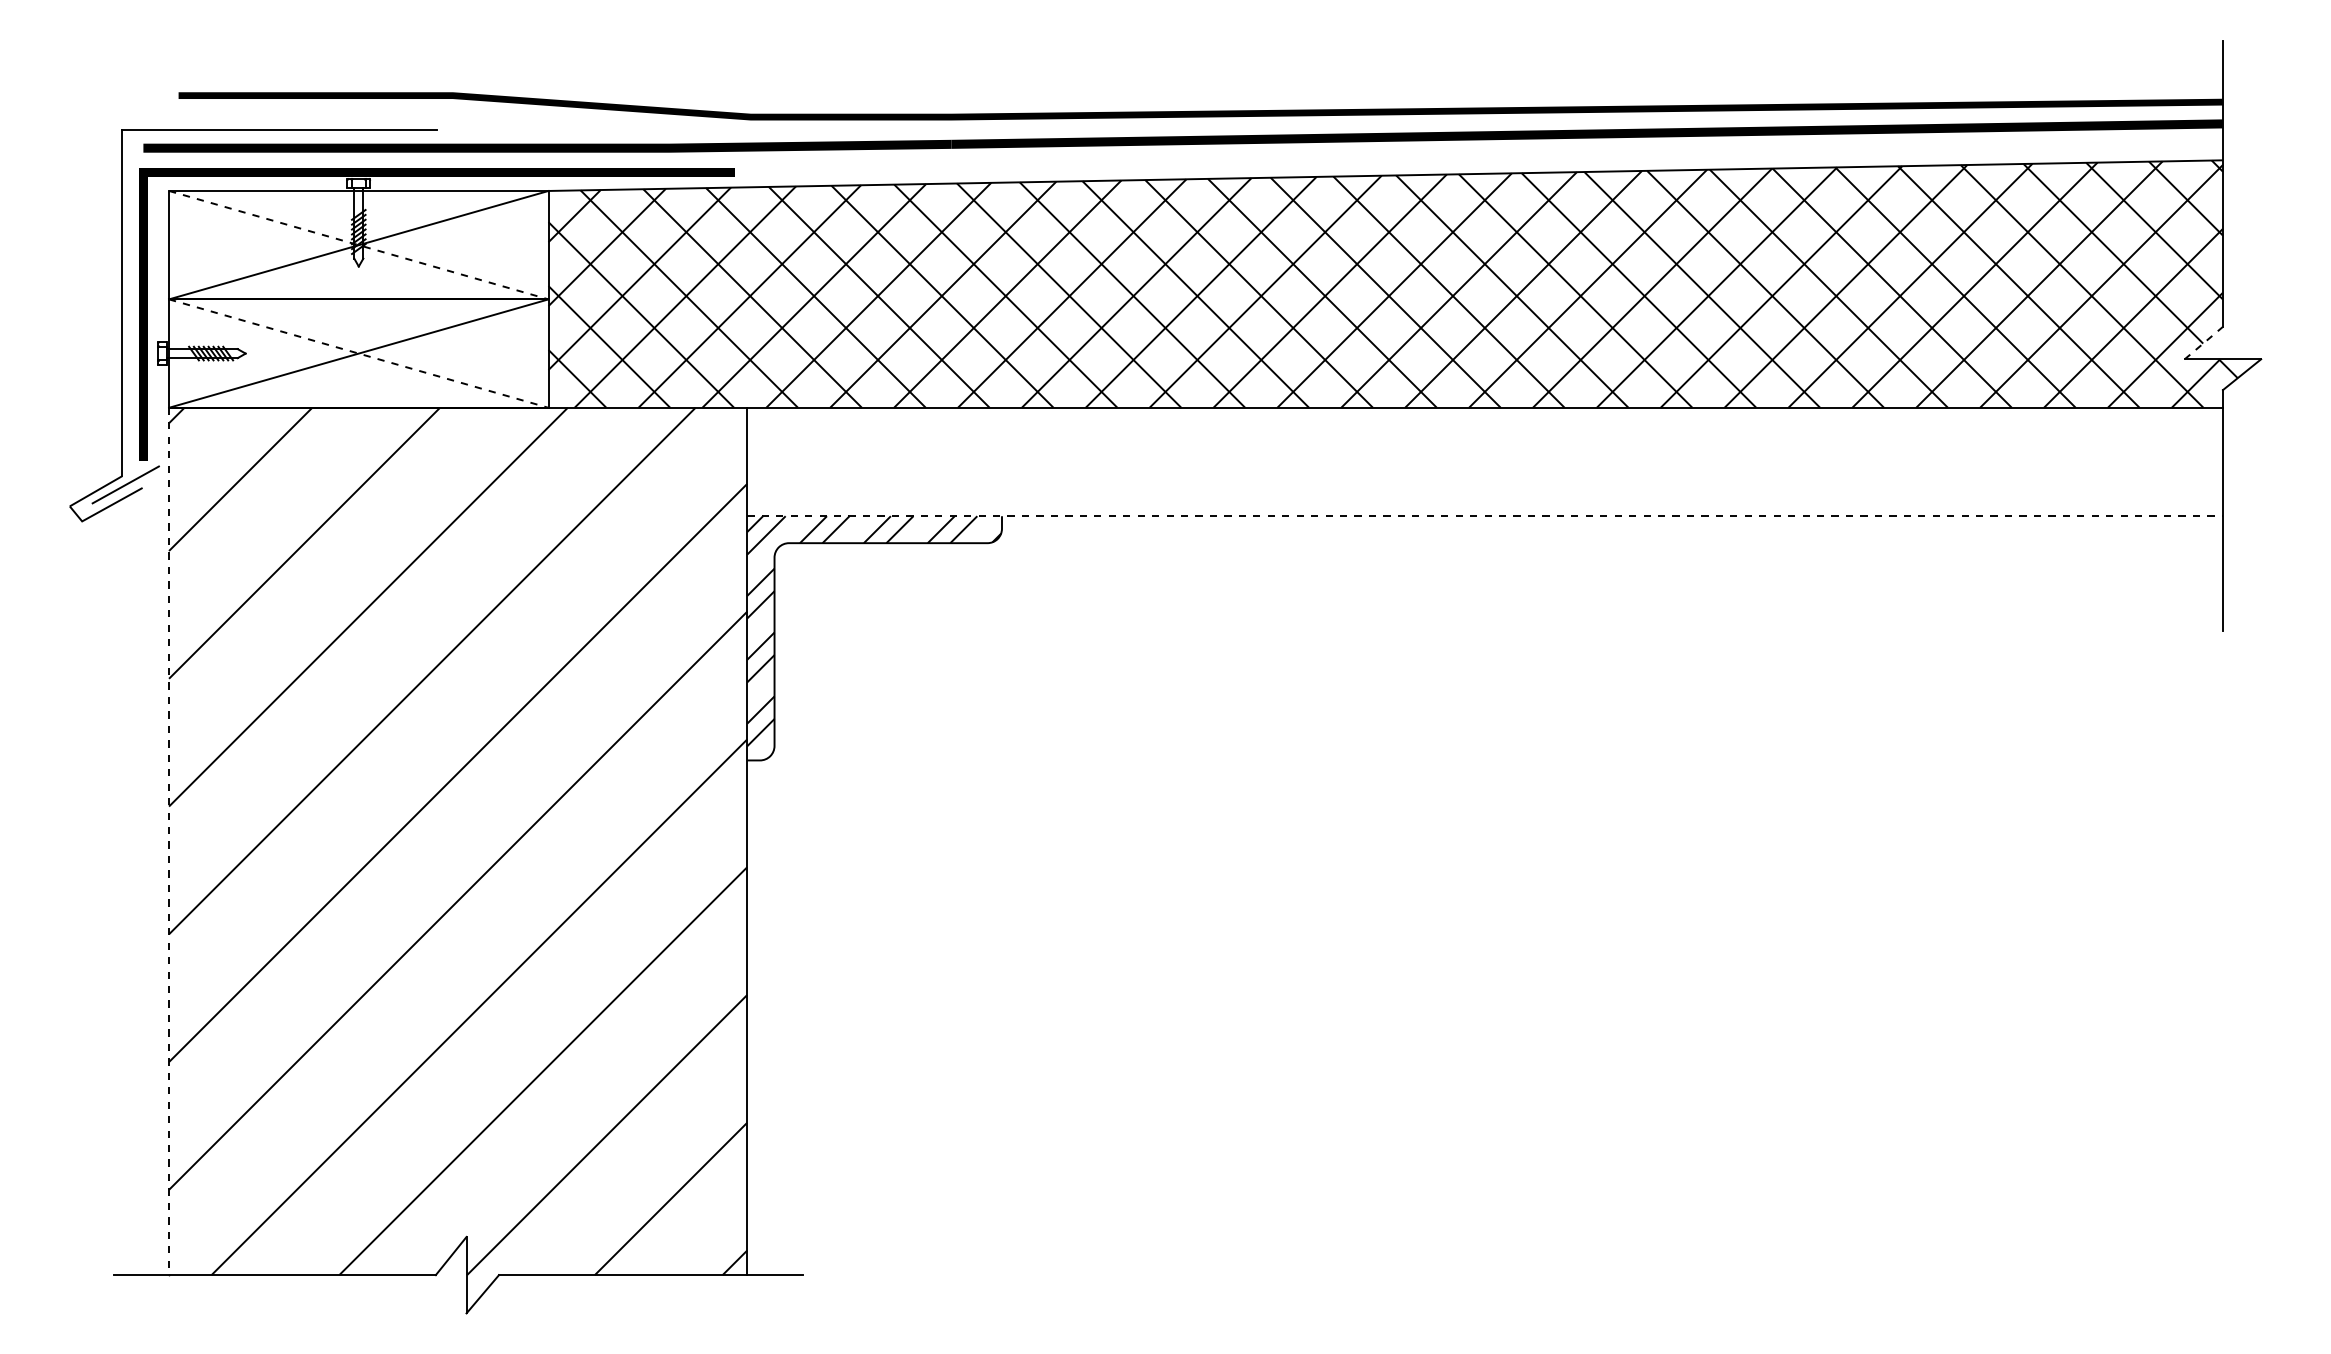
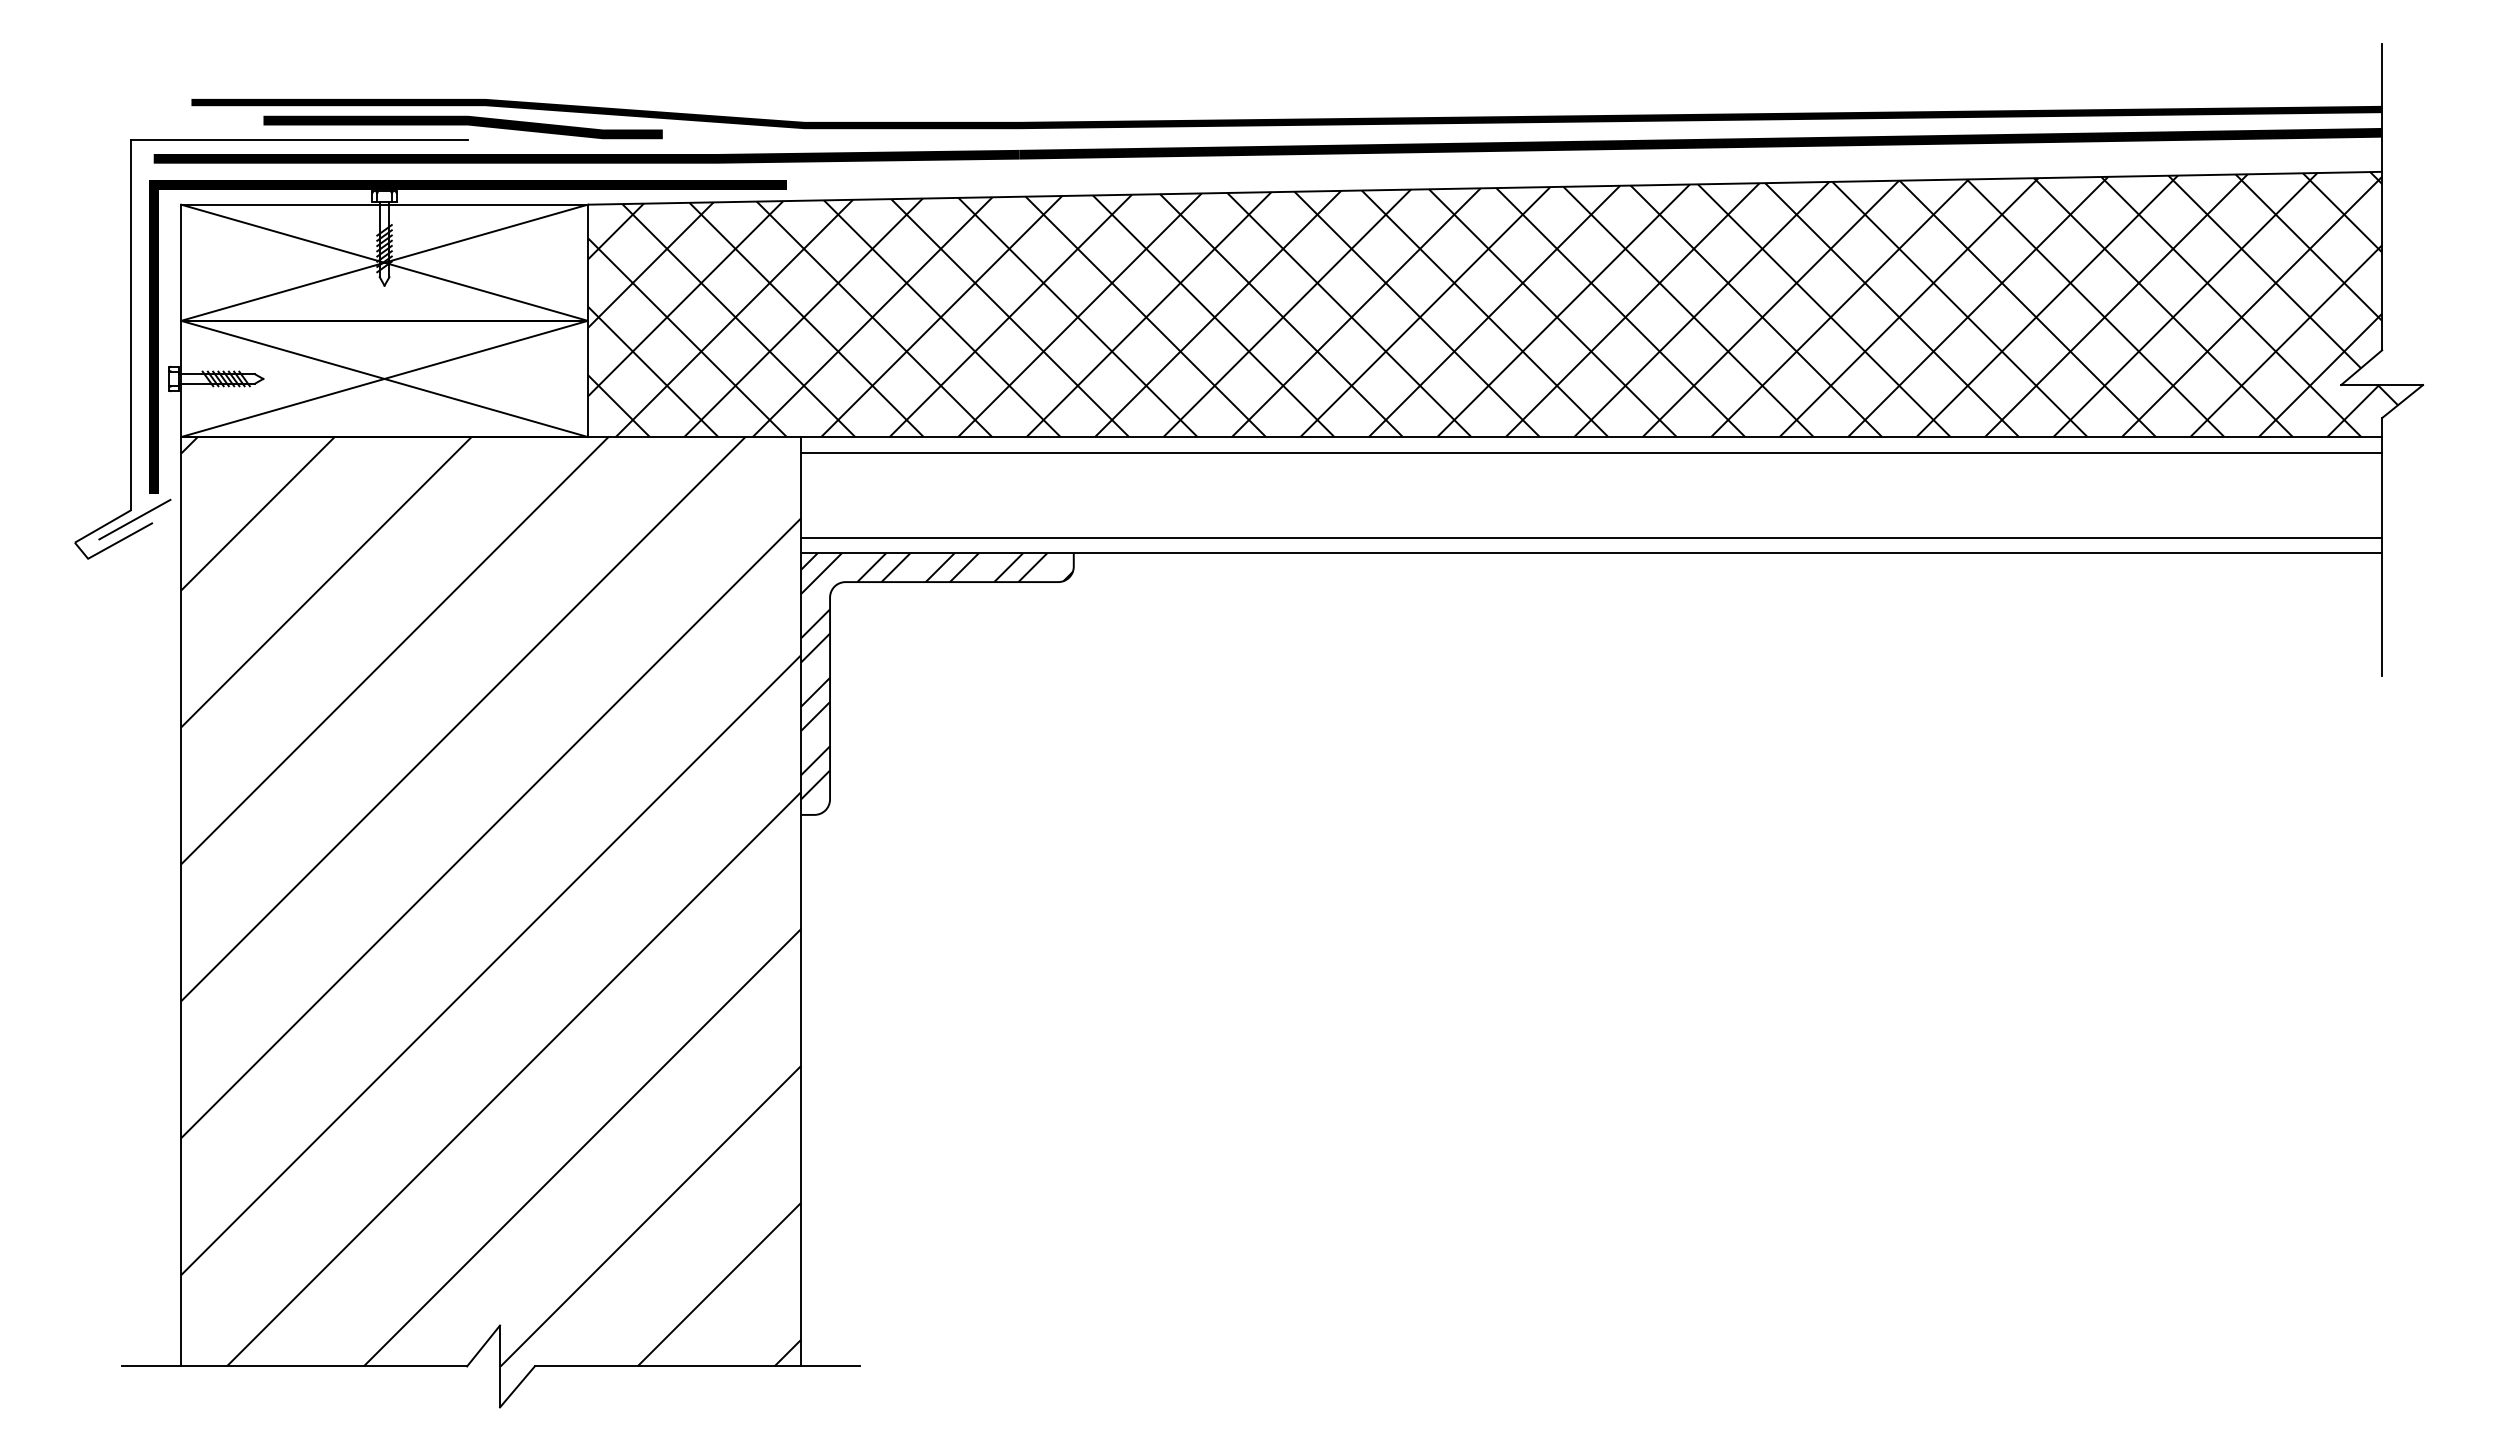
line: (431, 117) -> (462, 125), added
line: (359, 244) -> (385, 262), dashed -> solid
line: (2203, 342) -> (2361, 367), dashed -> solid
line: (359, 354) -> (385, 379), dashed -> solid
line: (1485, 422) -> (1591, 452), added
line: (1485, 501) -> (1591, 537), added
line: (1485, 516) -> (1591, 553), dashed -> solid
line: (169, 841) -> (181, 901), dashed -> solid

